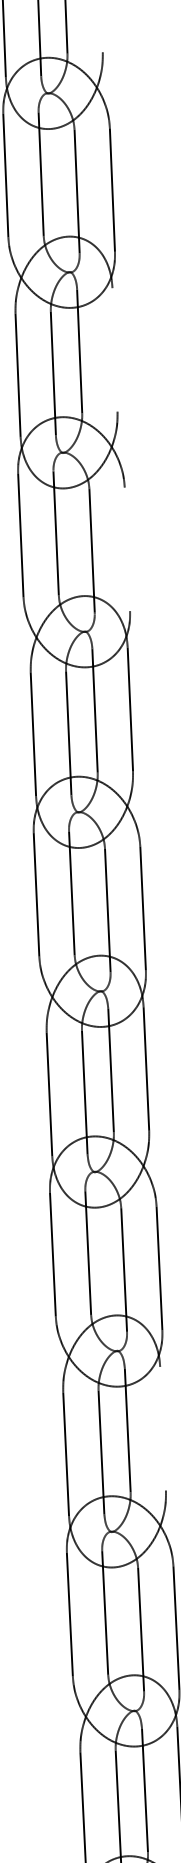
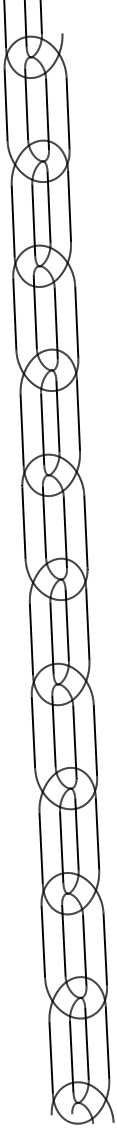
line: (114, 349) -> (69, 206), added
line: (126, 549) -> (76, 322), added
line: (163, 1428) -> (97, 833), added

